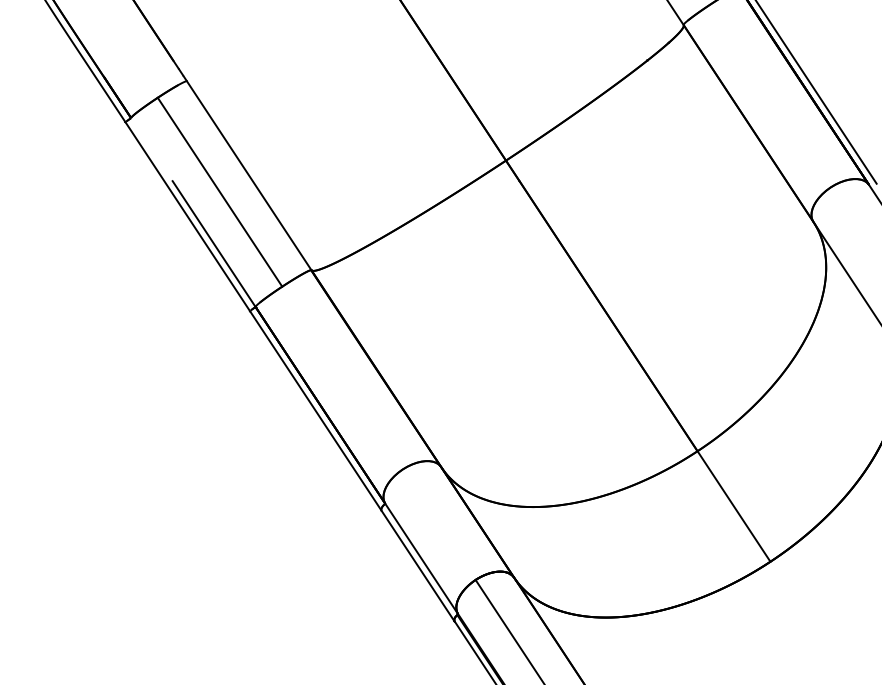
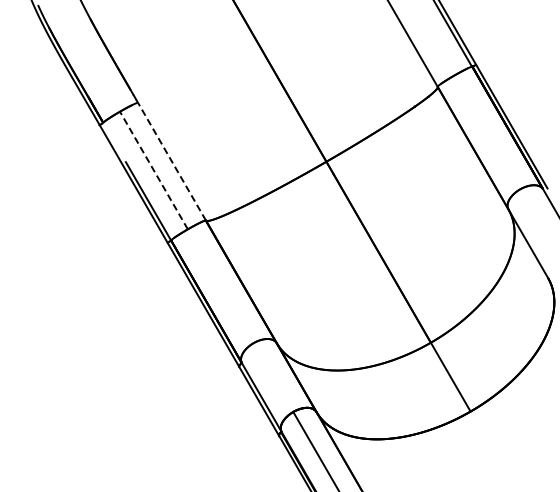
line: (250, 175) -> (172, 161), solid -> dashed
line: (219, 192) -> (153, 170), solid -> dashed

